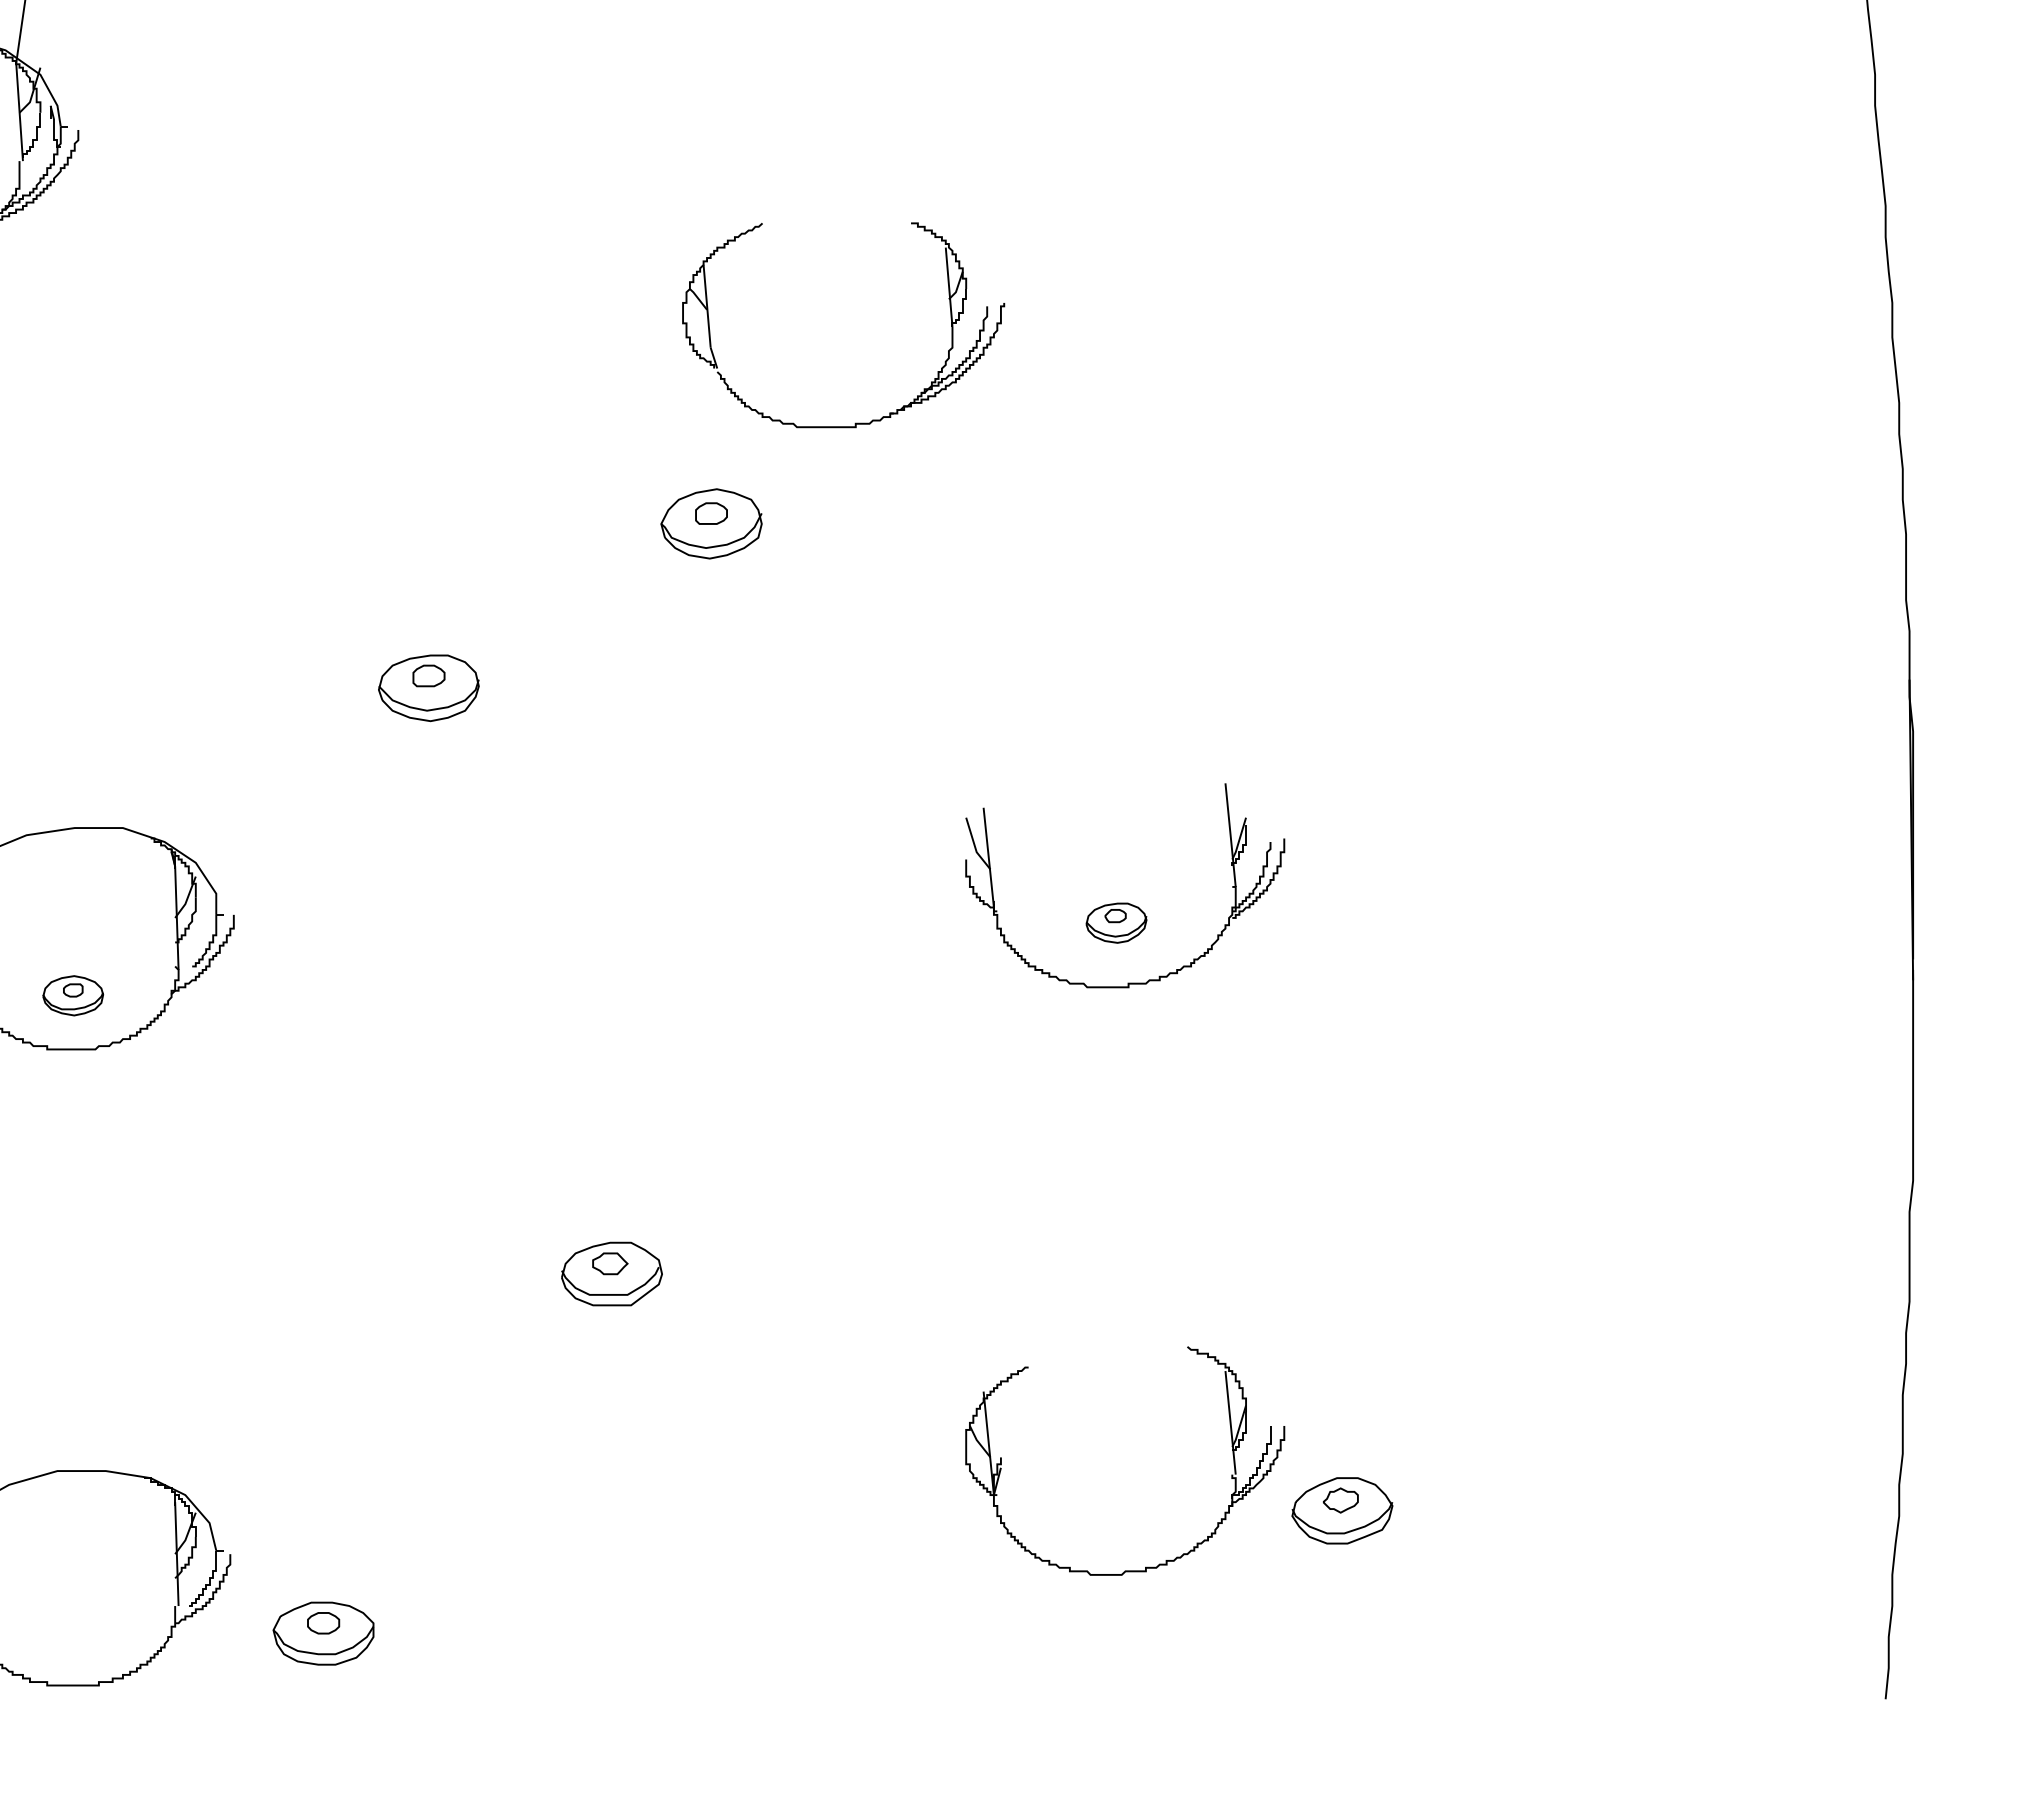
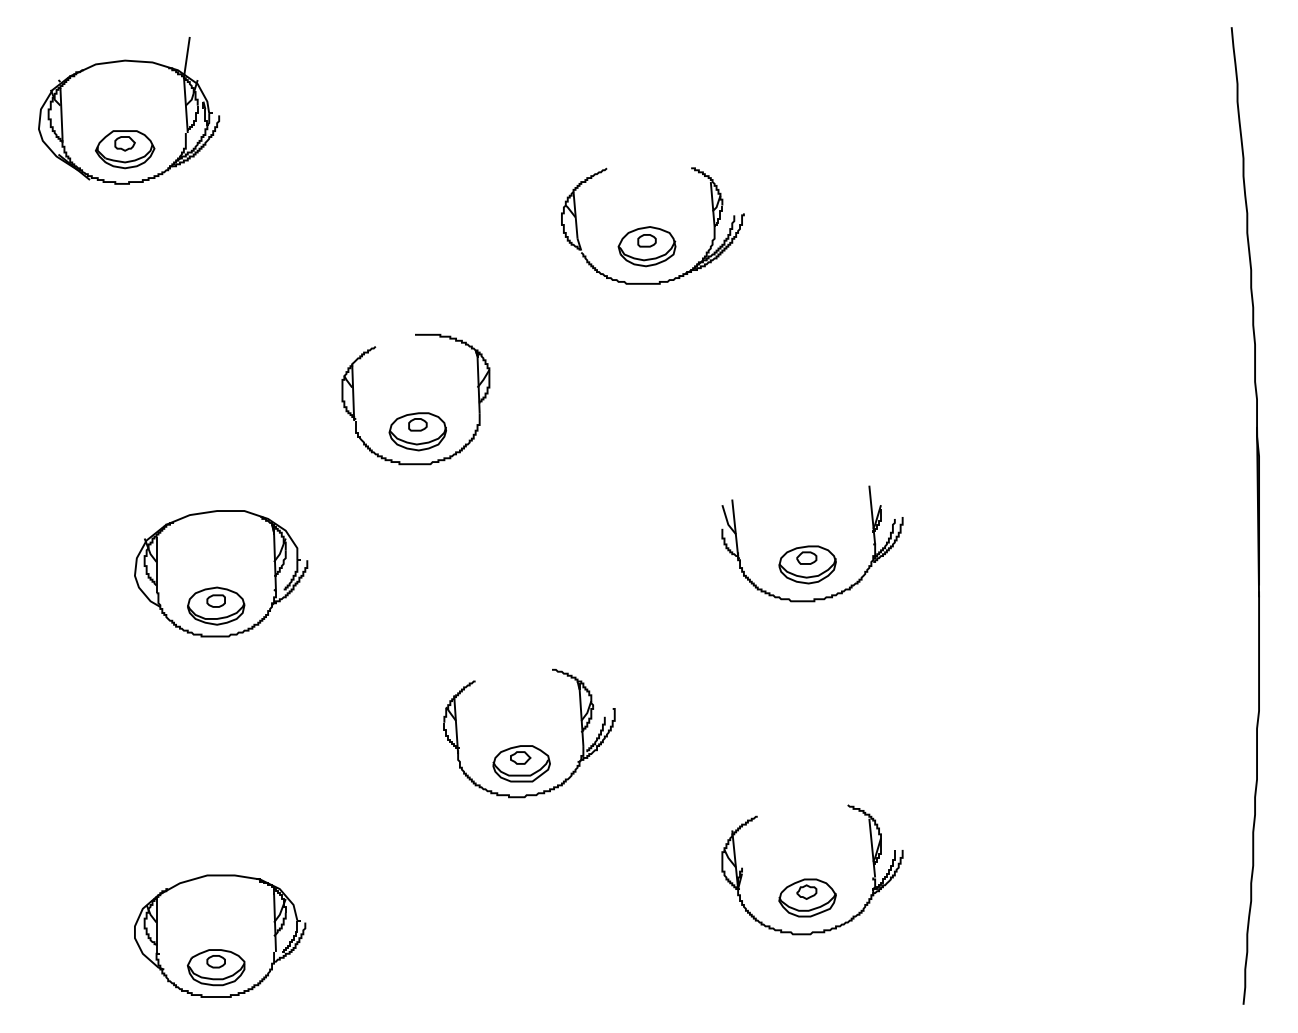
part: (710, 523) -> (646, 246), moved
part: (317, 631) -> (354, 399), added
part: (1116, 922) -> (807, 564), size x1.67
part: (73, 994) -> (216, 605), size x1.67
part: (717, 1220) -> (581, 733), added
part: (1342, 1509) -> (807, 897), moved
part: (322, 1633) -> (215, 967), moved

